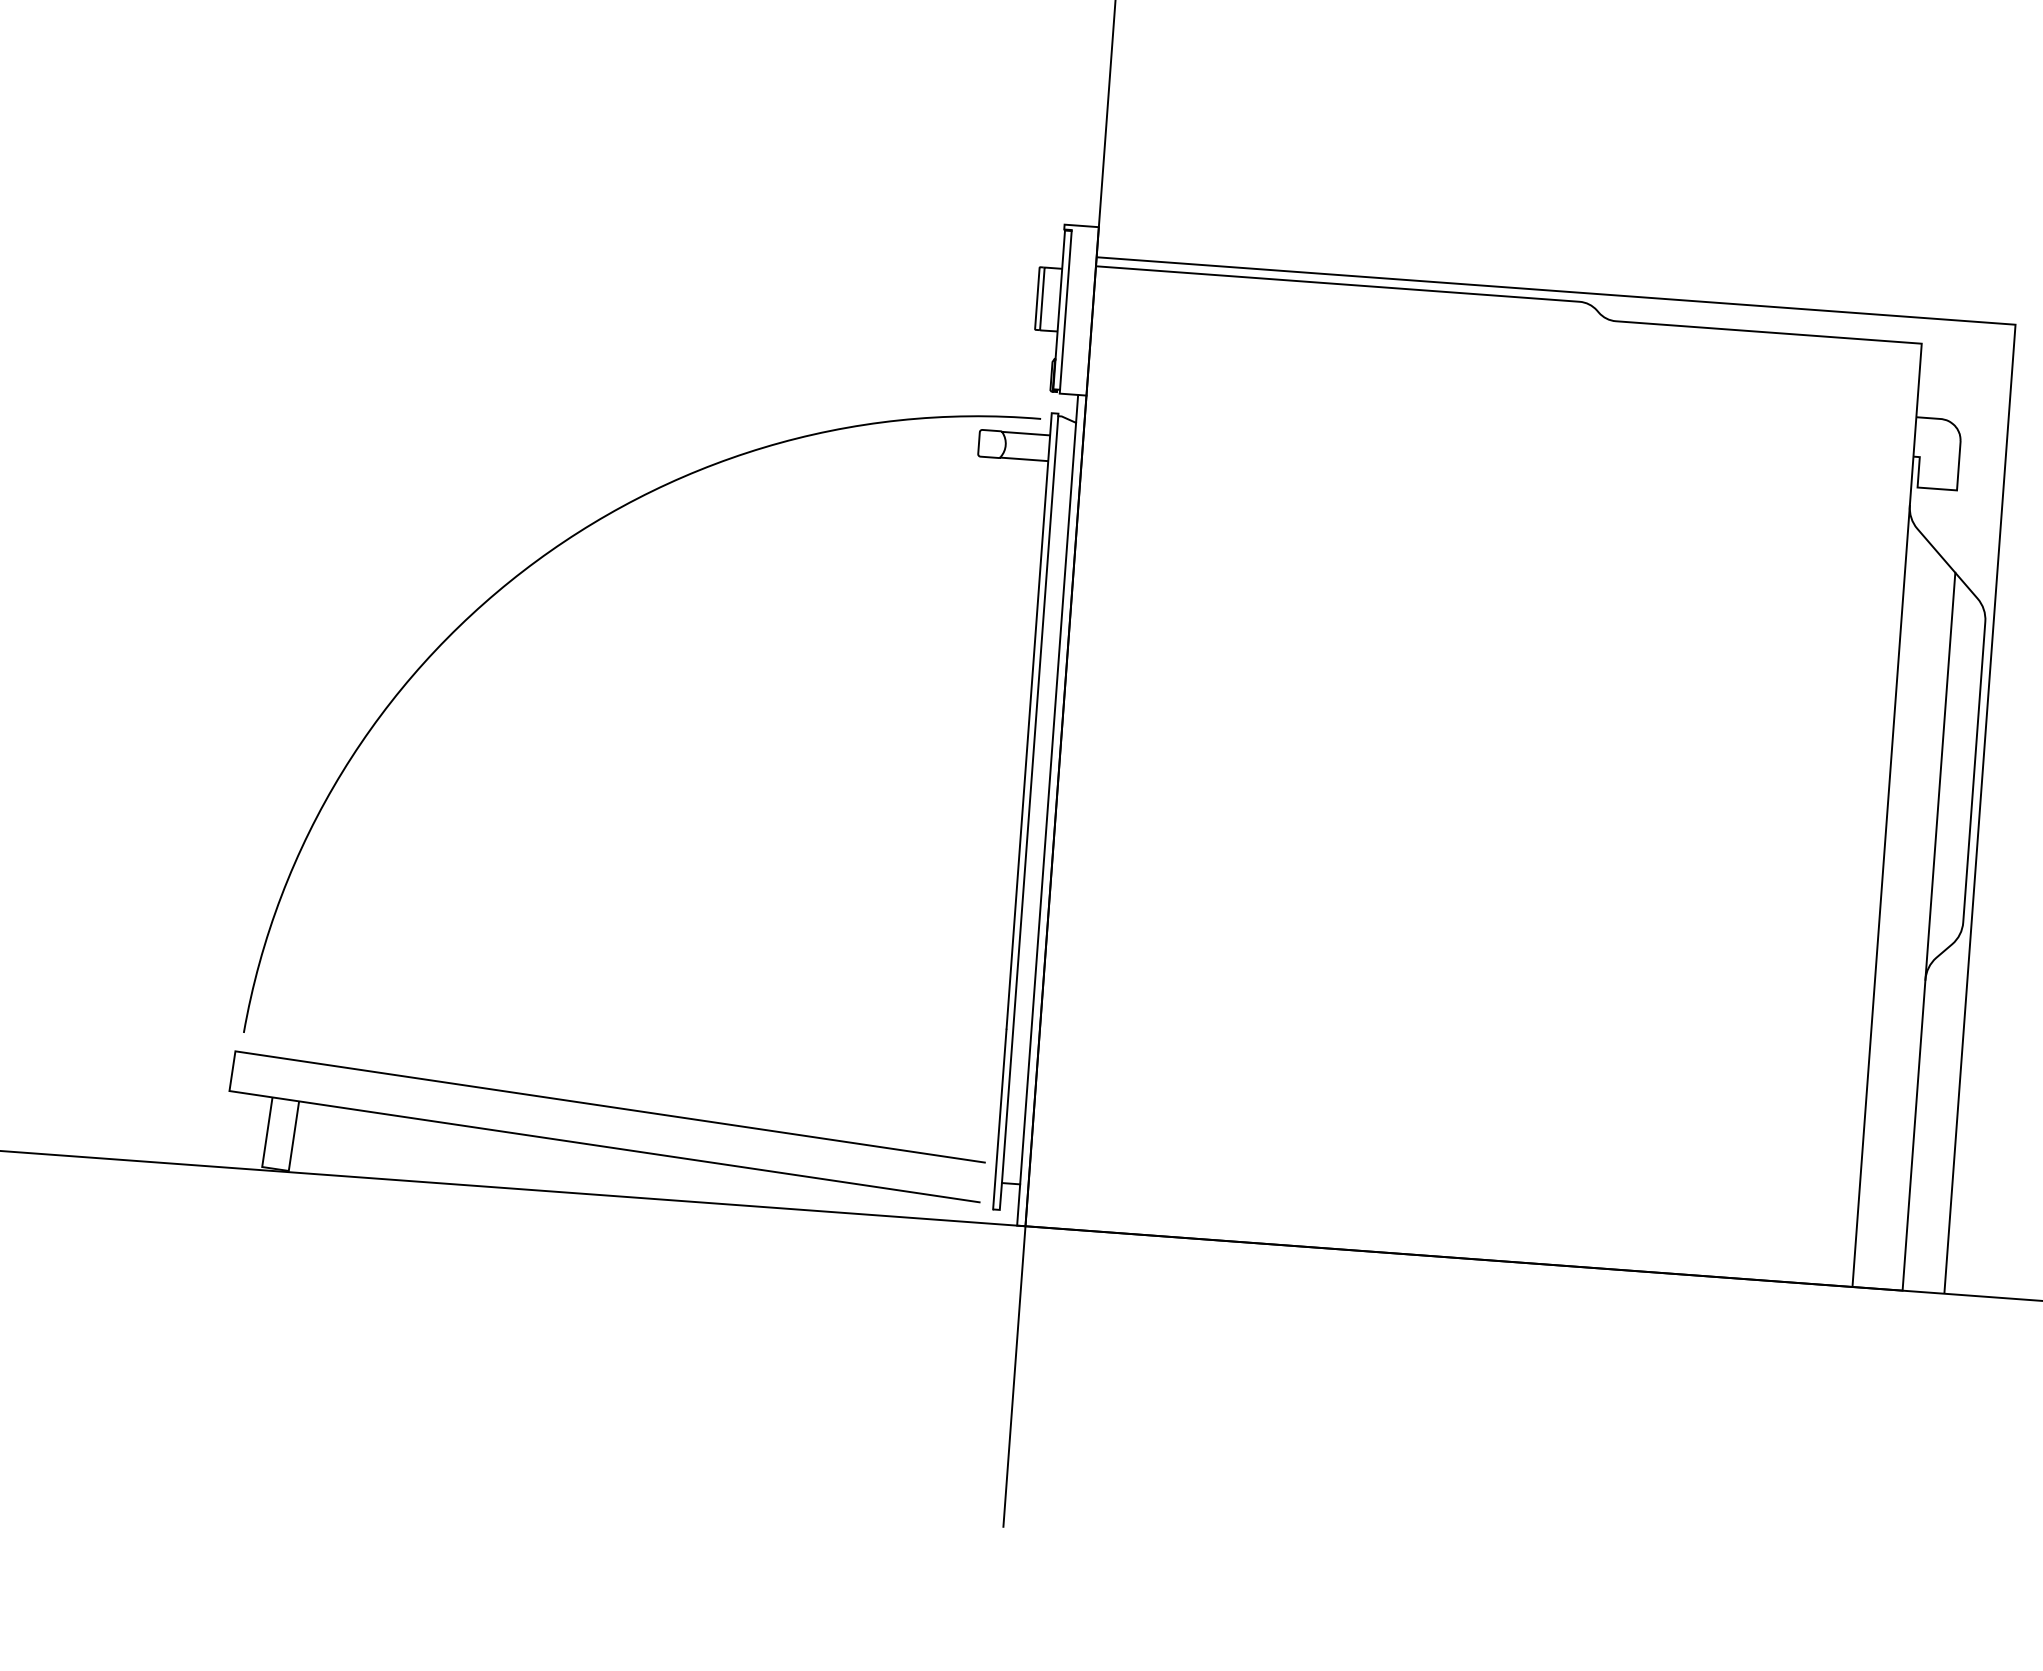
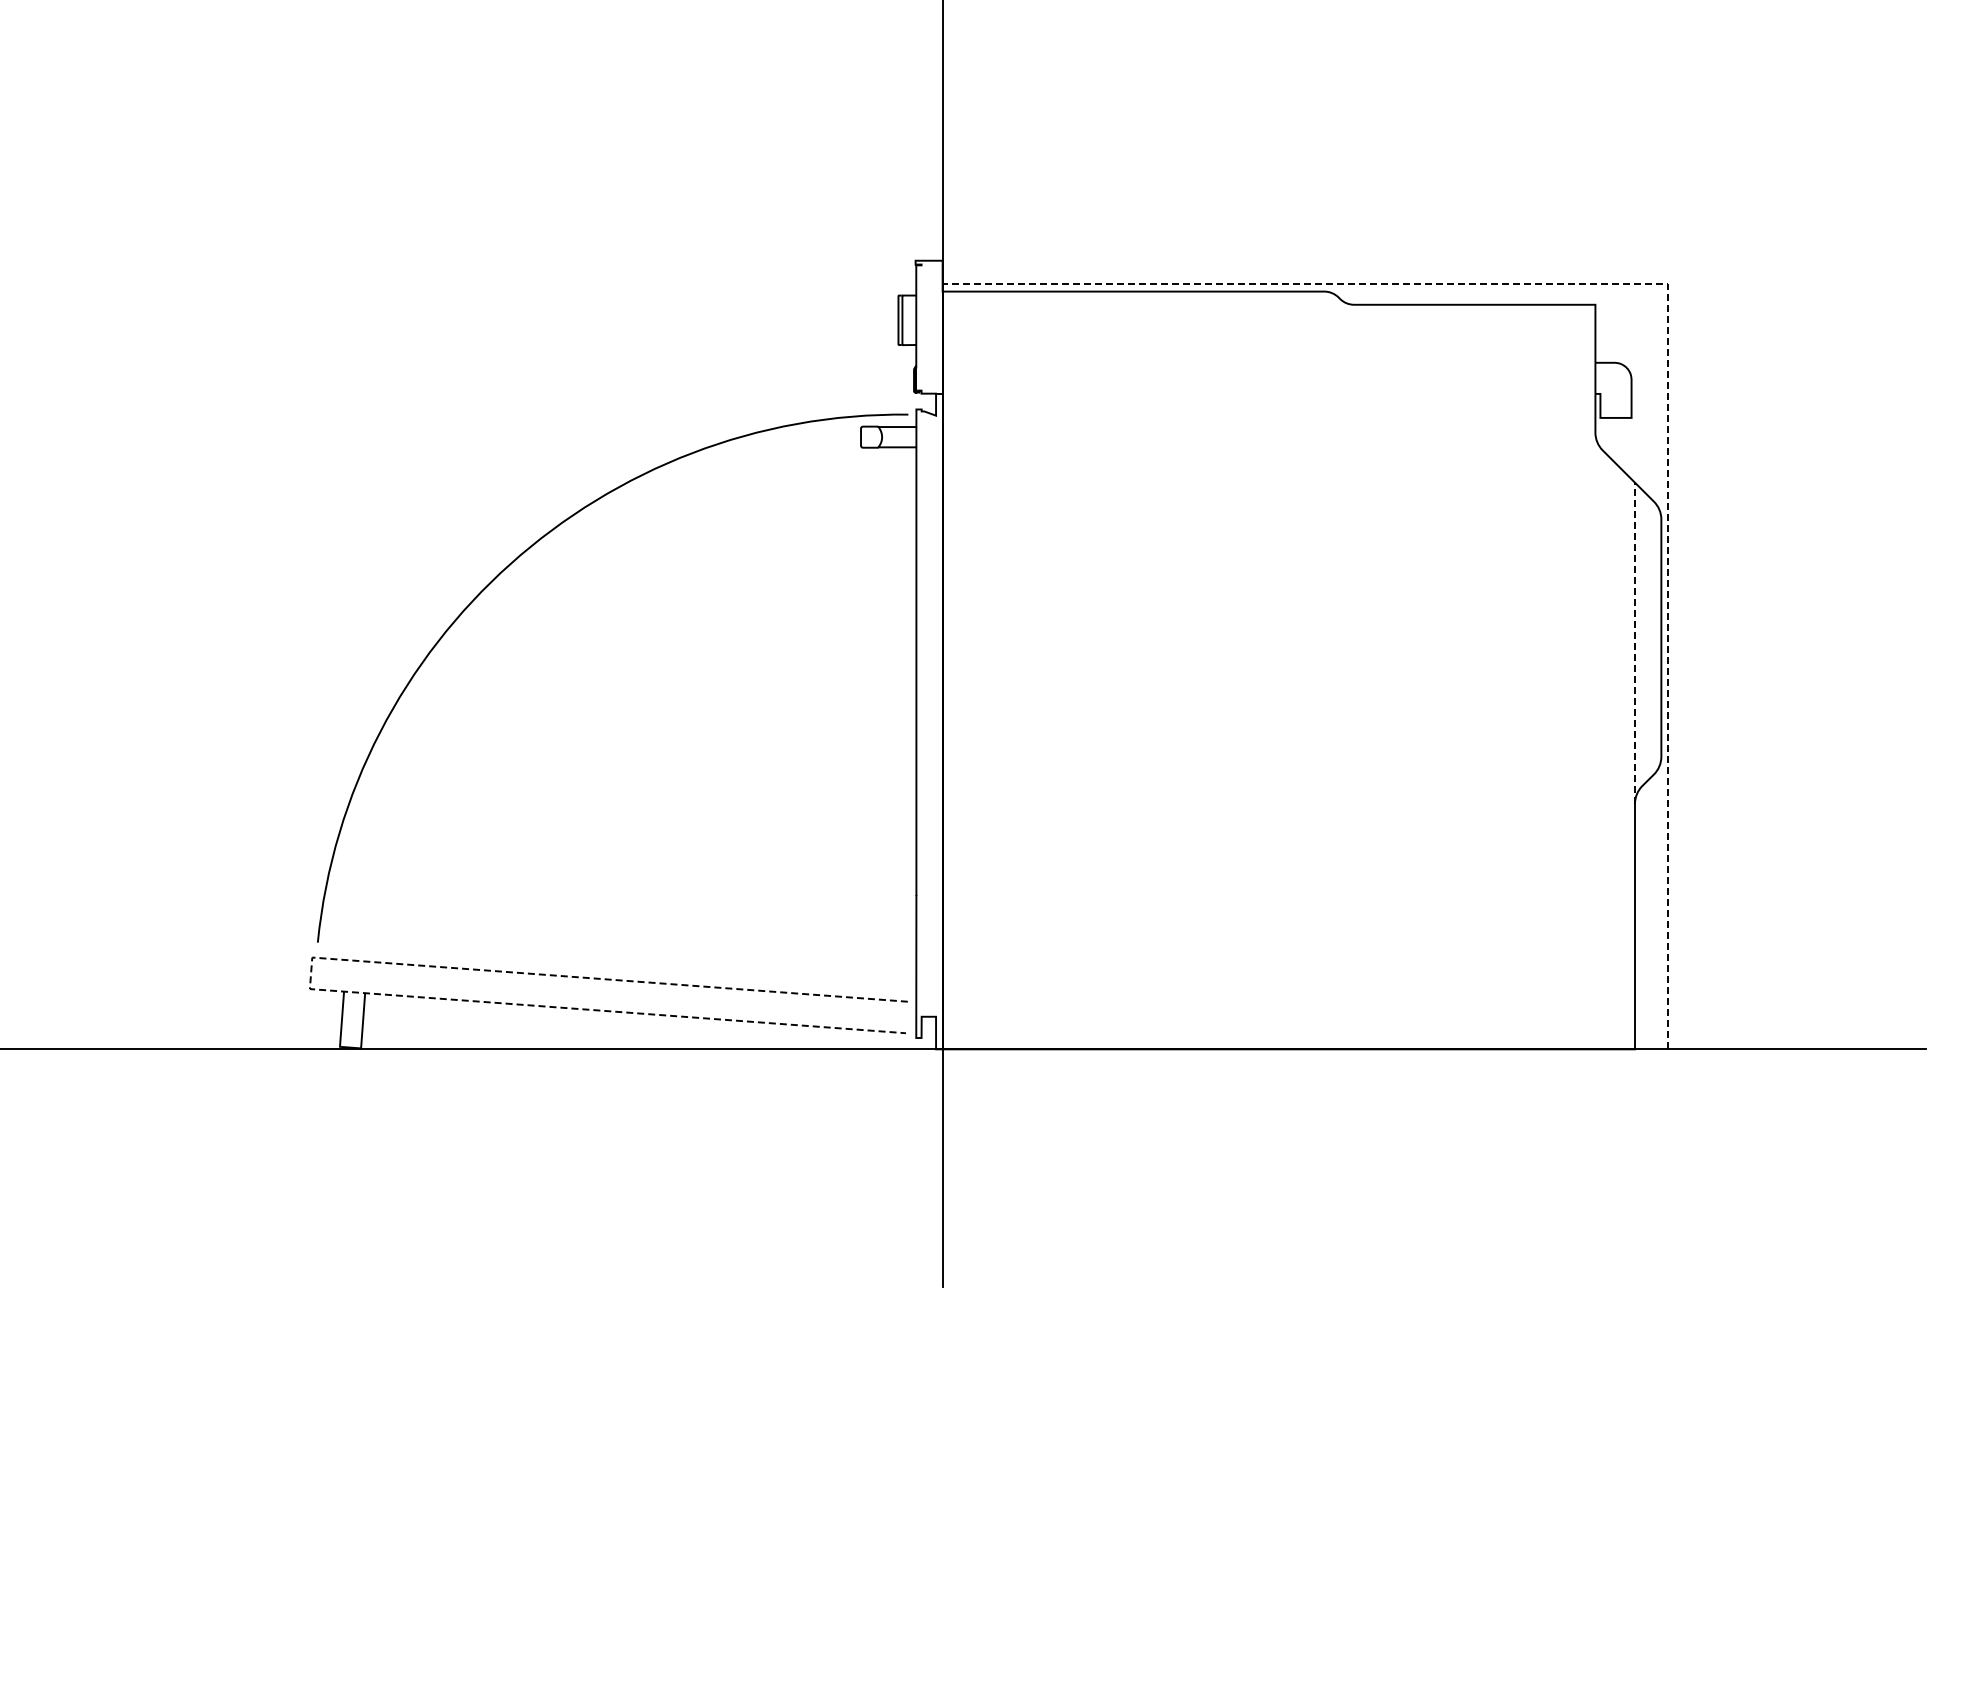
line: (1065, 309) -> (921, 327), removed
line: (2013, 348) -> (1667, 303), solid -> dashed
line: (1939, 776) -> (1634, 643), solid -> dashed
line: (1029, 798) -> (921, 713), removed
line: (1048, 802) -> (936, 715), removed
line: (1881, 895) -> (1595, 740), removed
line: (232, 1071) -> (311, 973), solid -> dashed

